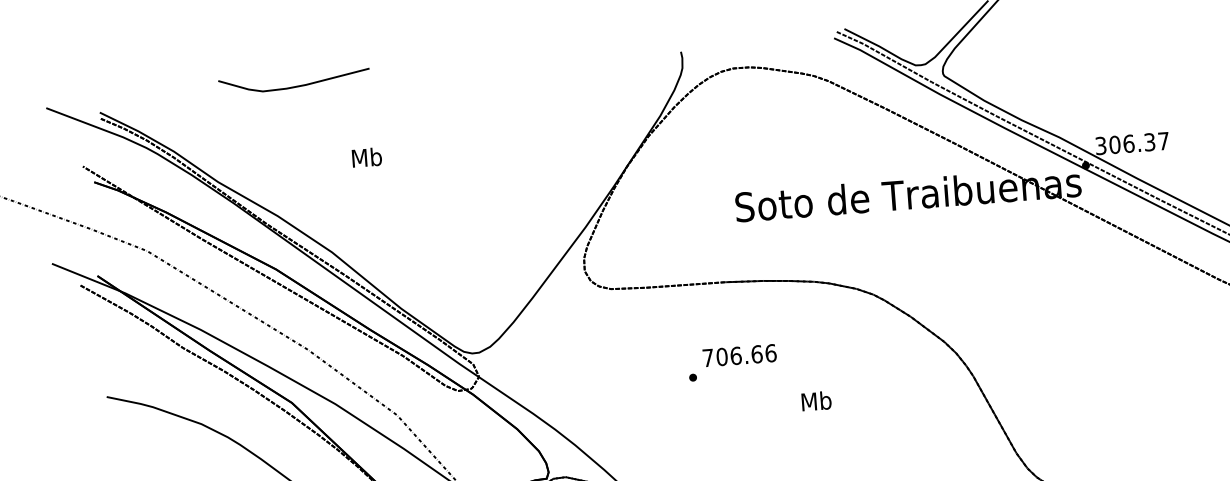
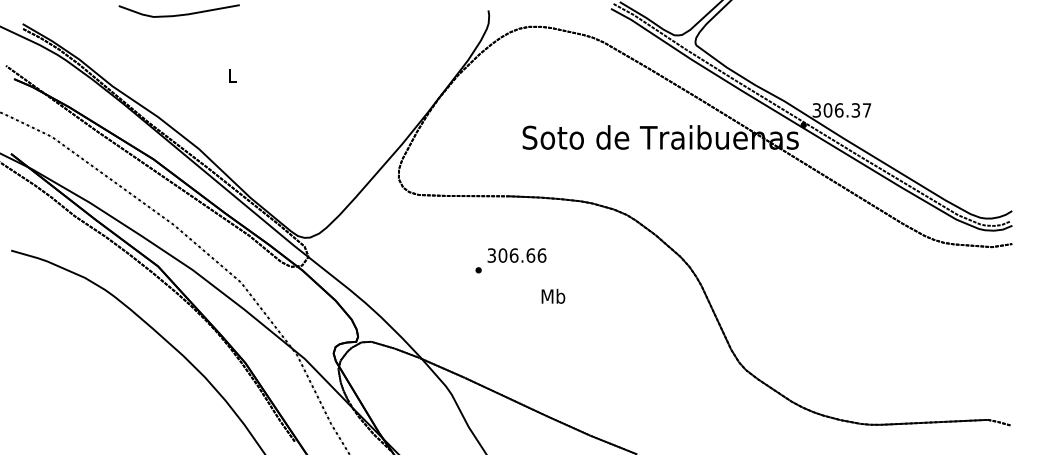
text: (367, 157) -> (232, 75), Mb -> L
text: (707, 357) -> (491, 255), 706.66 -> 306.66
text: (816, 400) -> (553, 295), moved

